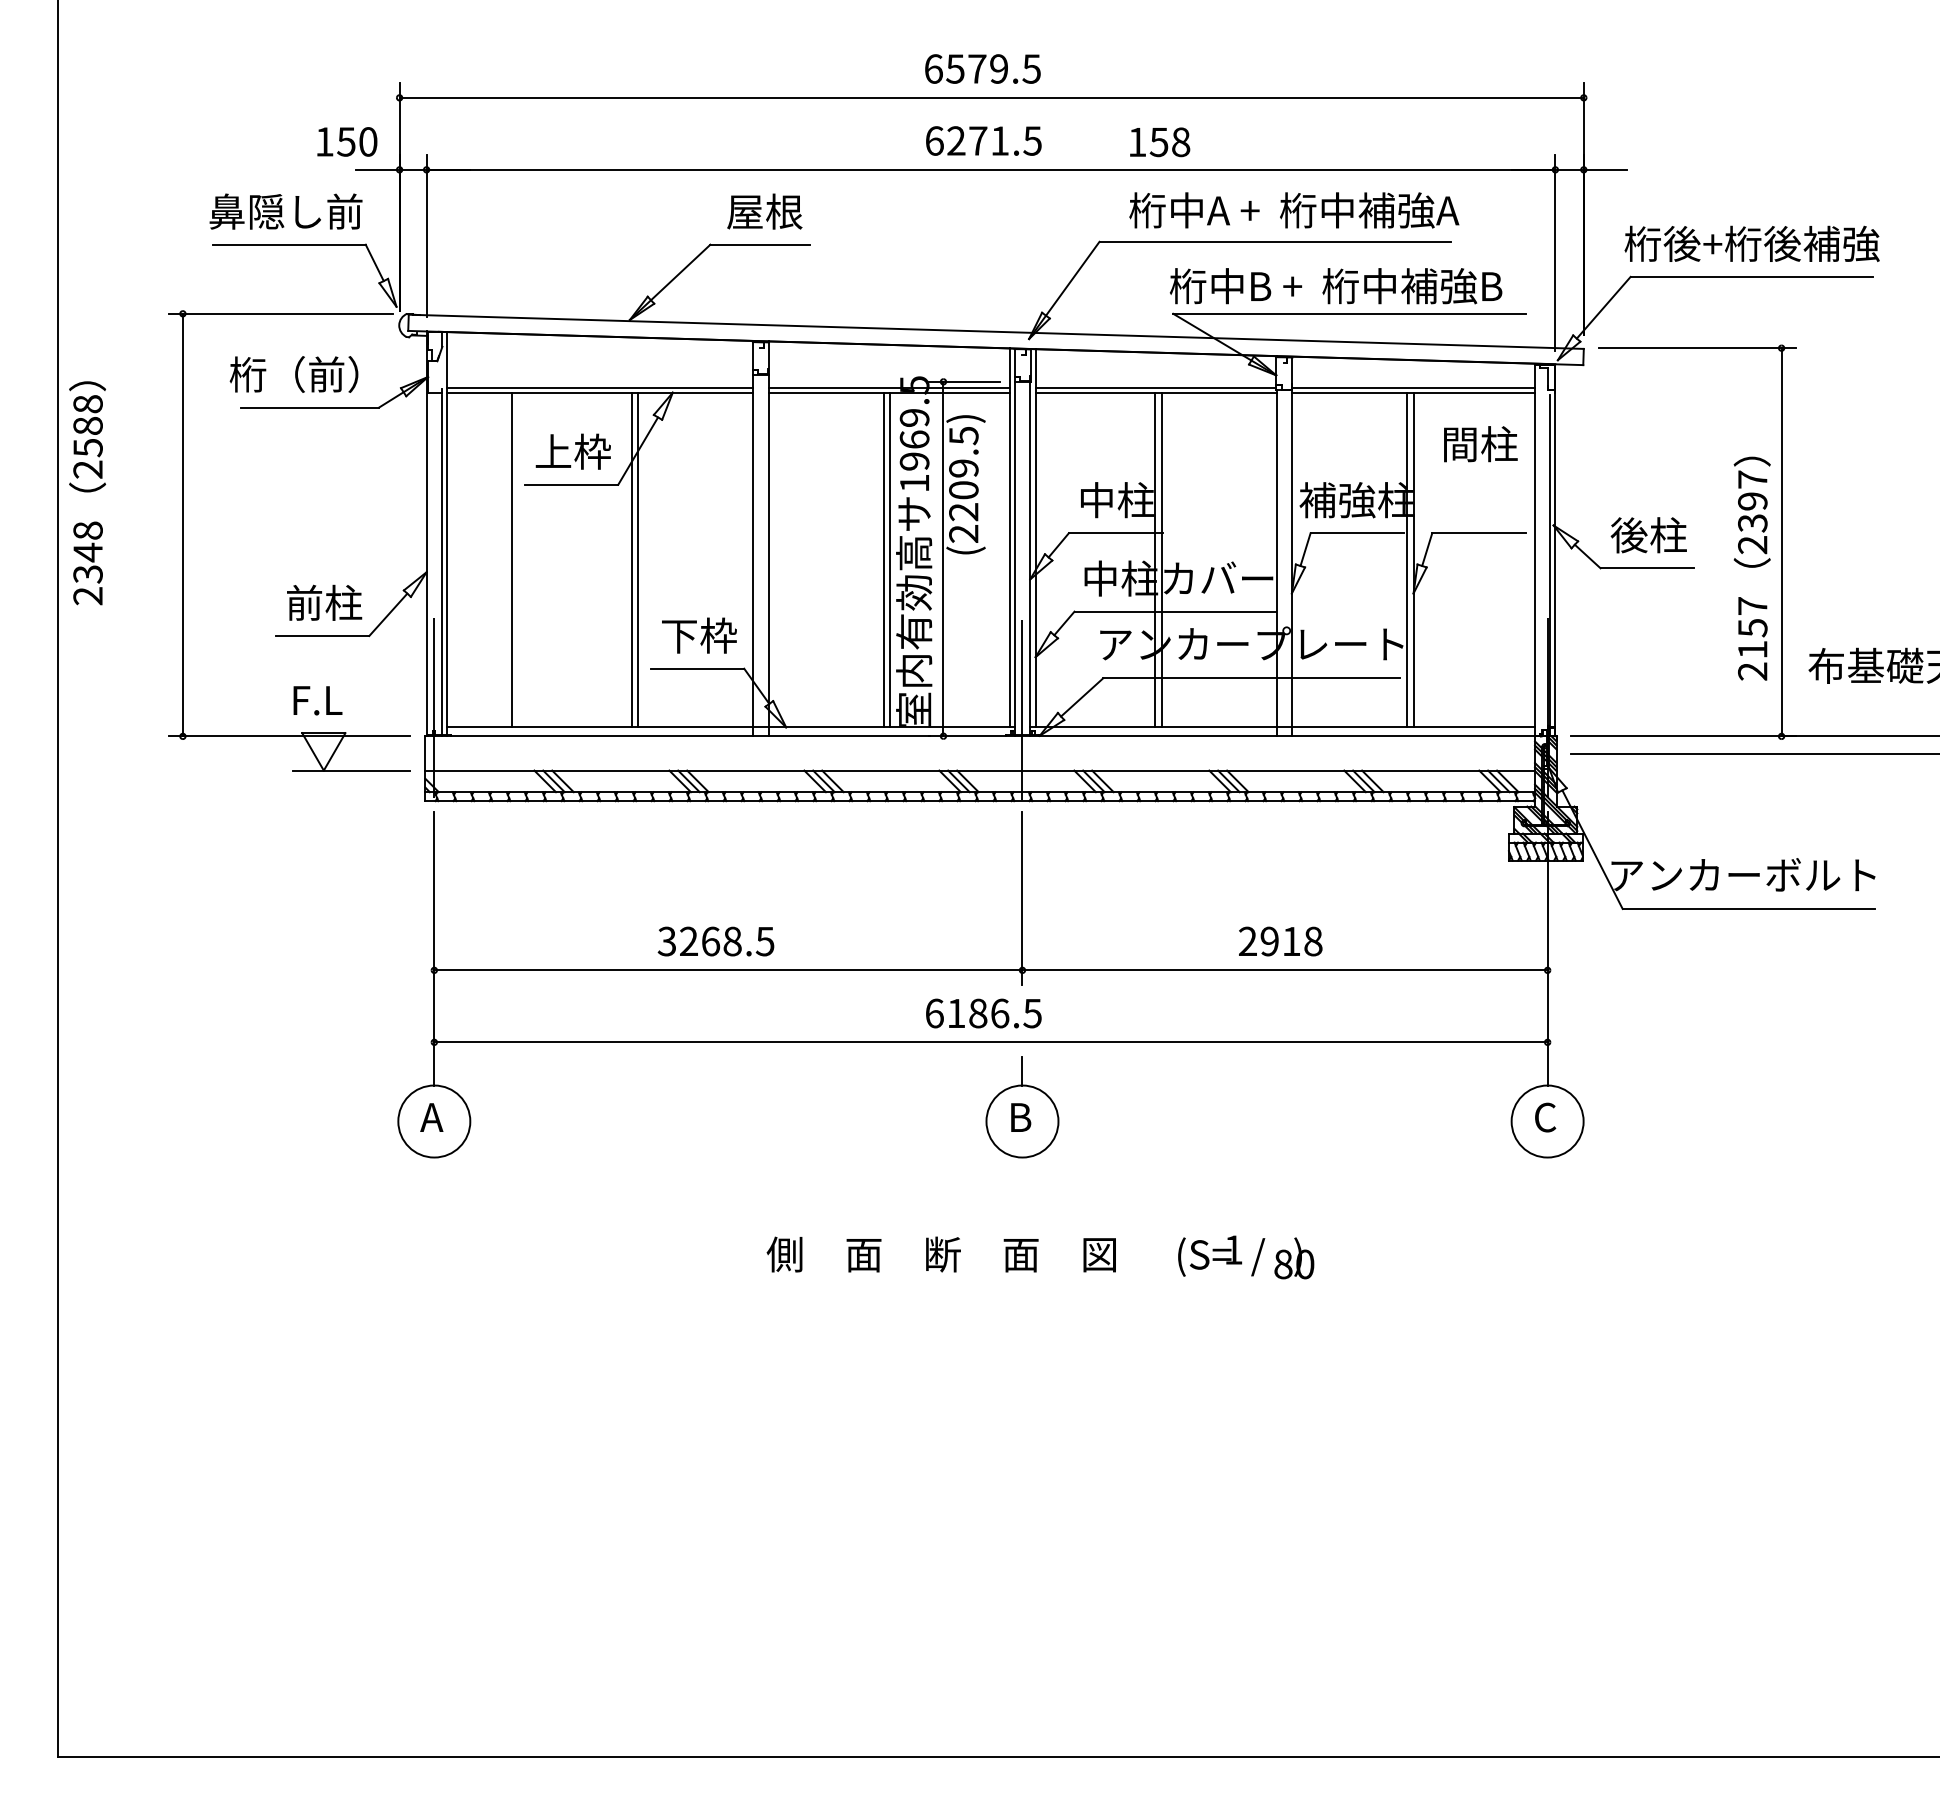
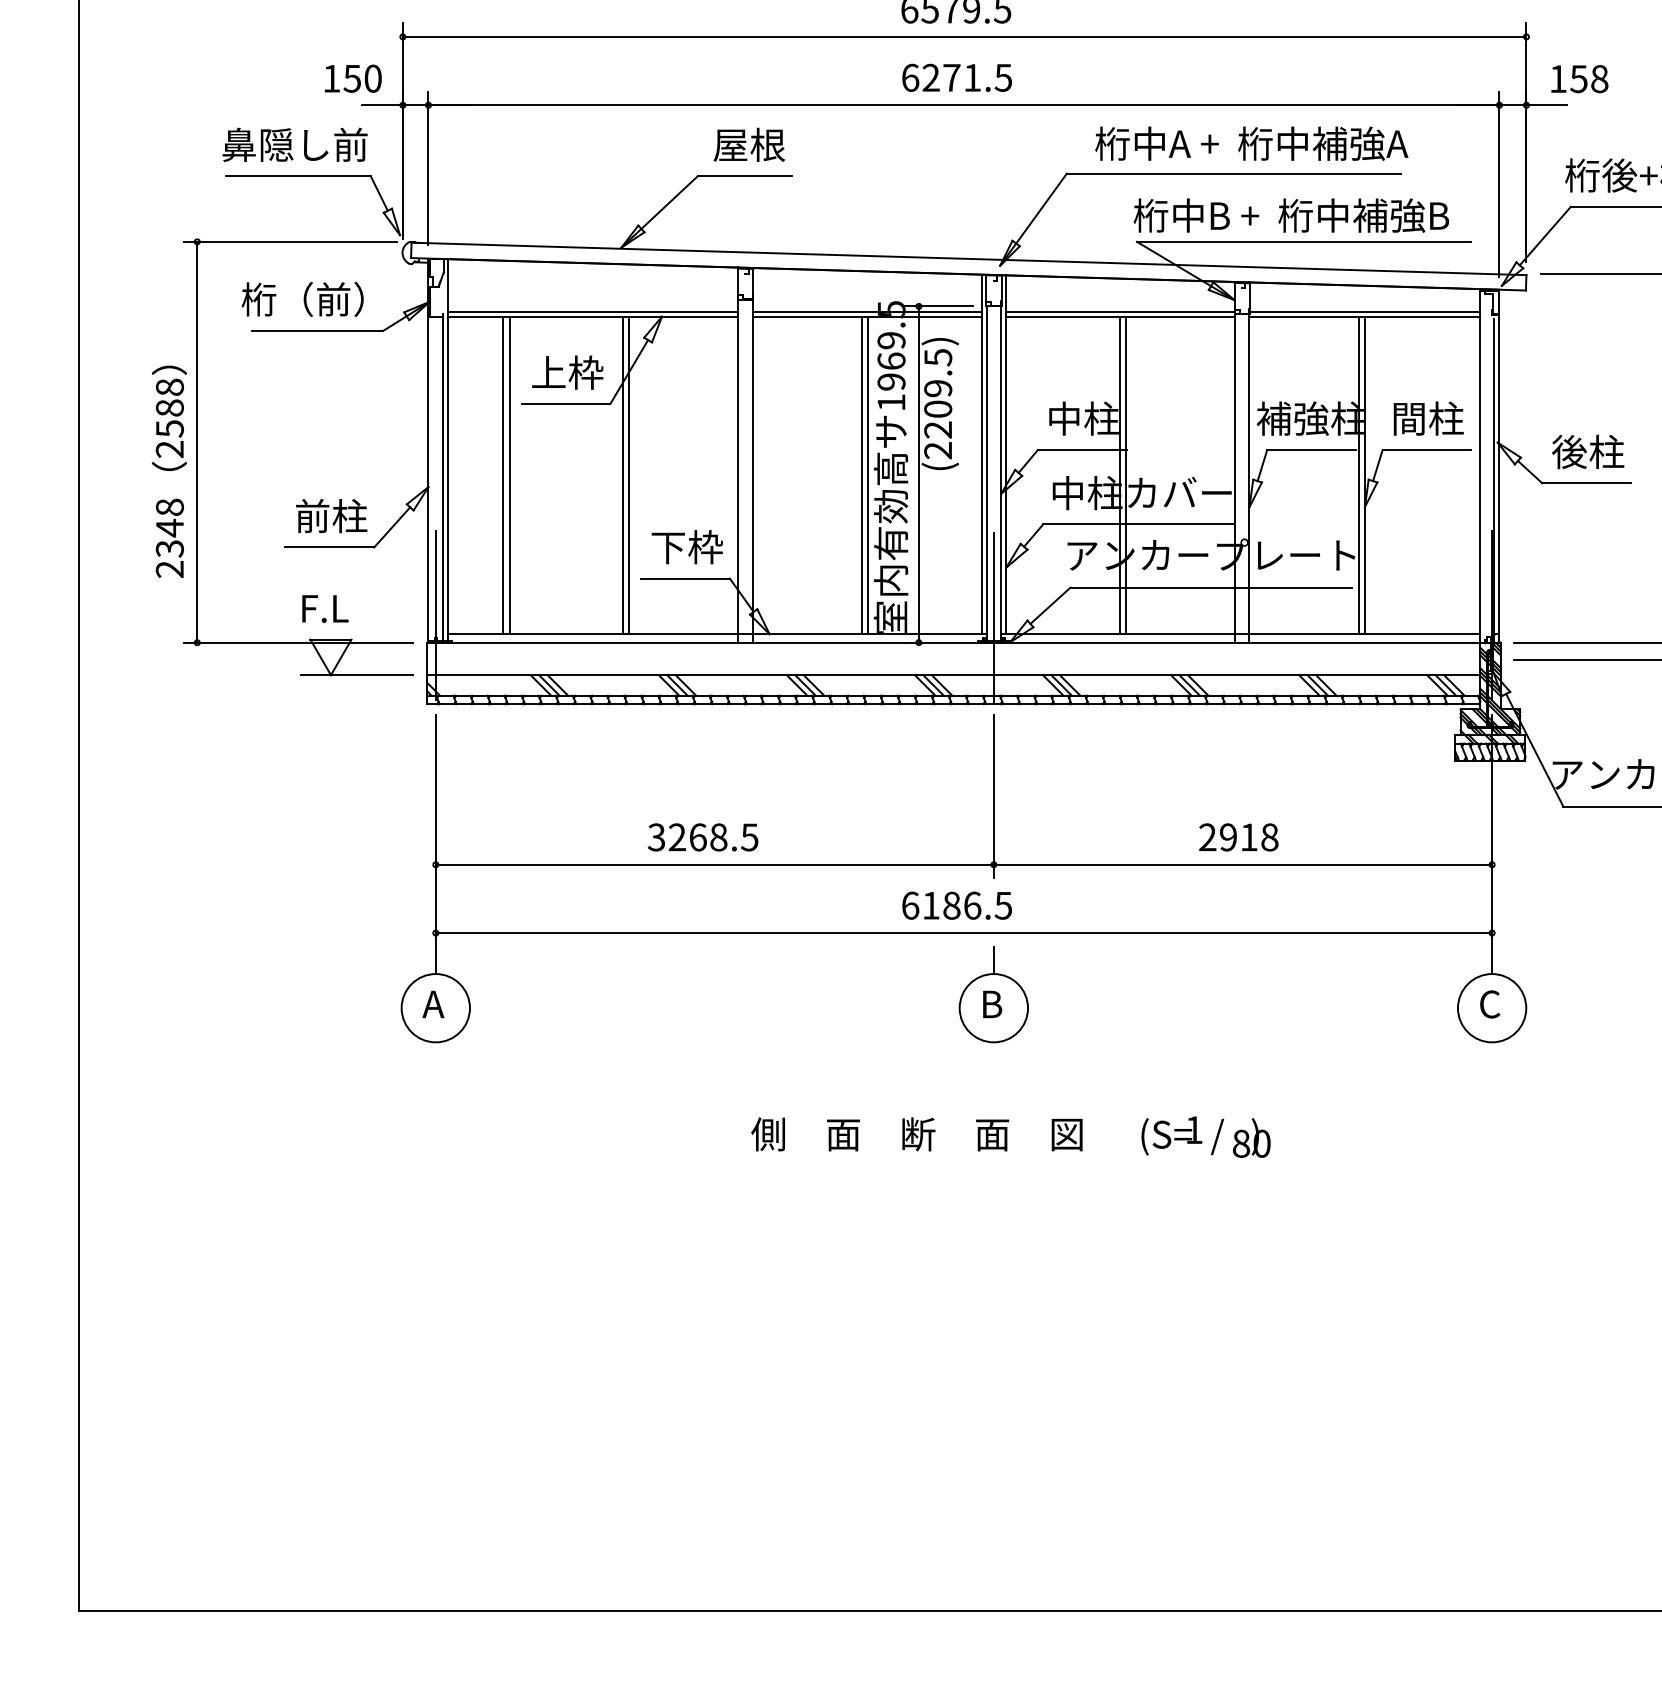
text: (1160, 142) -> (1580, 79), moved
text: (1480, 444) -> (1428, 418), moved
text: (87, 493) -> (169, 472), moved
line: (505, 559) -> (503, 474), added

